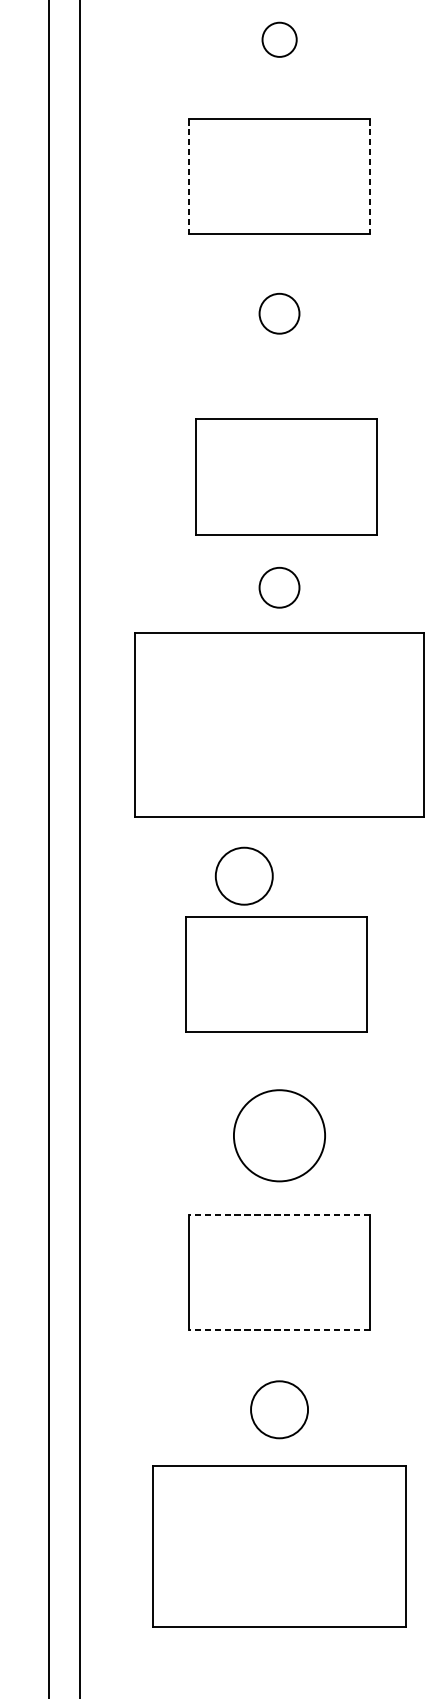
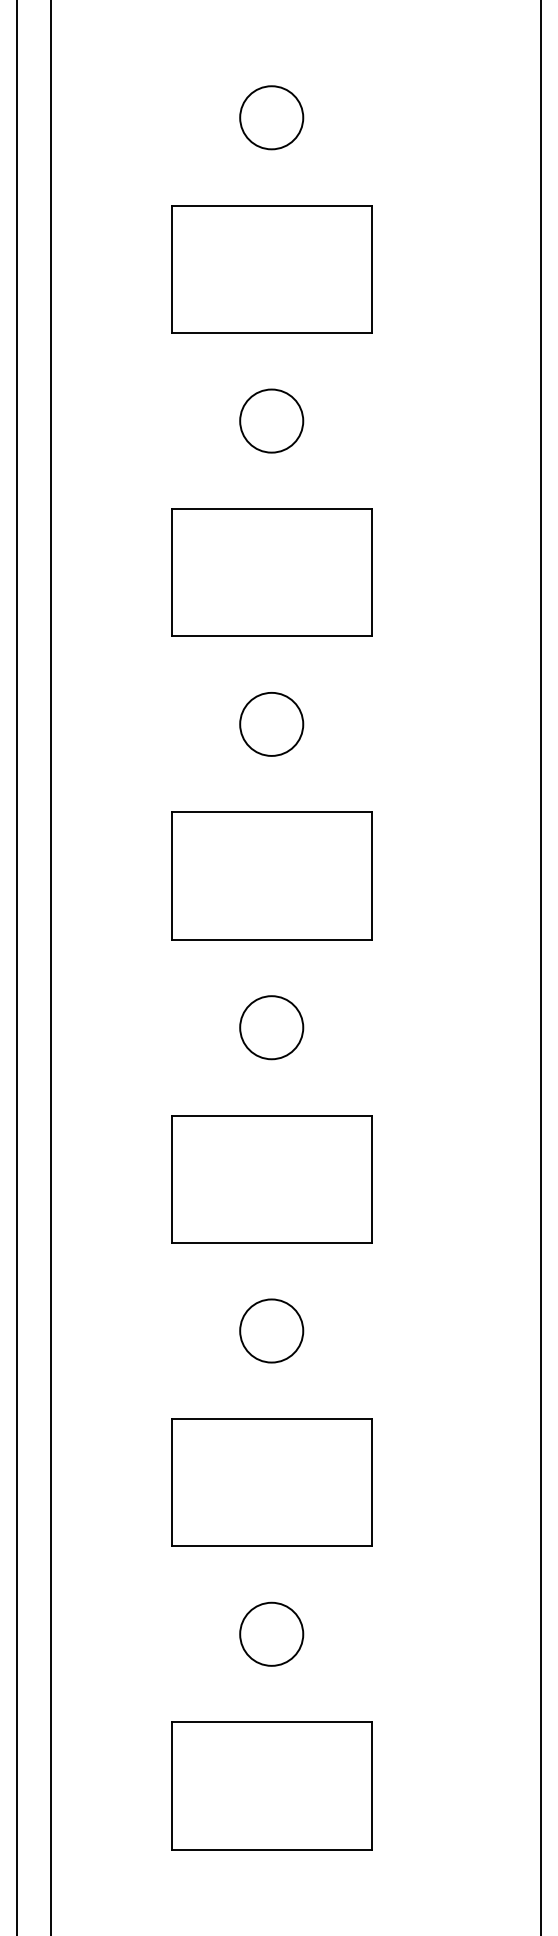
circle: (279, 39) -> (271, 117), size x1.67
line: (188, 176) -> (171, 269), dashed -> solid
line: (369, 176) -> (371, 269), dashed -> solid
circle: (279, 313) -> (271, 420), size x1.43
part: (286, 476) -> (271, 572), moved
circle: (279, 586) -> (271, 723), size x1.43
part: (279, 724) -> (271, 875), size x0.62
circle: (244, 876) -> (271, 1027), moved
part: (276, 974) -> (271, 1179), moved
circle: (279, 1135) -> (271, 1330), size x0.62
line: (279, 1214) -> (271, 1418), dashed -> solid
line: (279, 1330) -> (271, 1546), dashed -> solid
part: (279, 1546) -> (271, 1785), size x0.71

